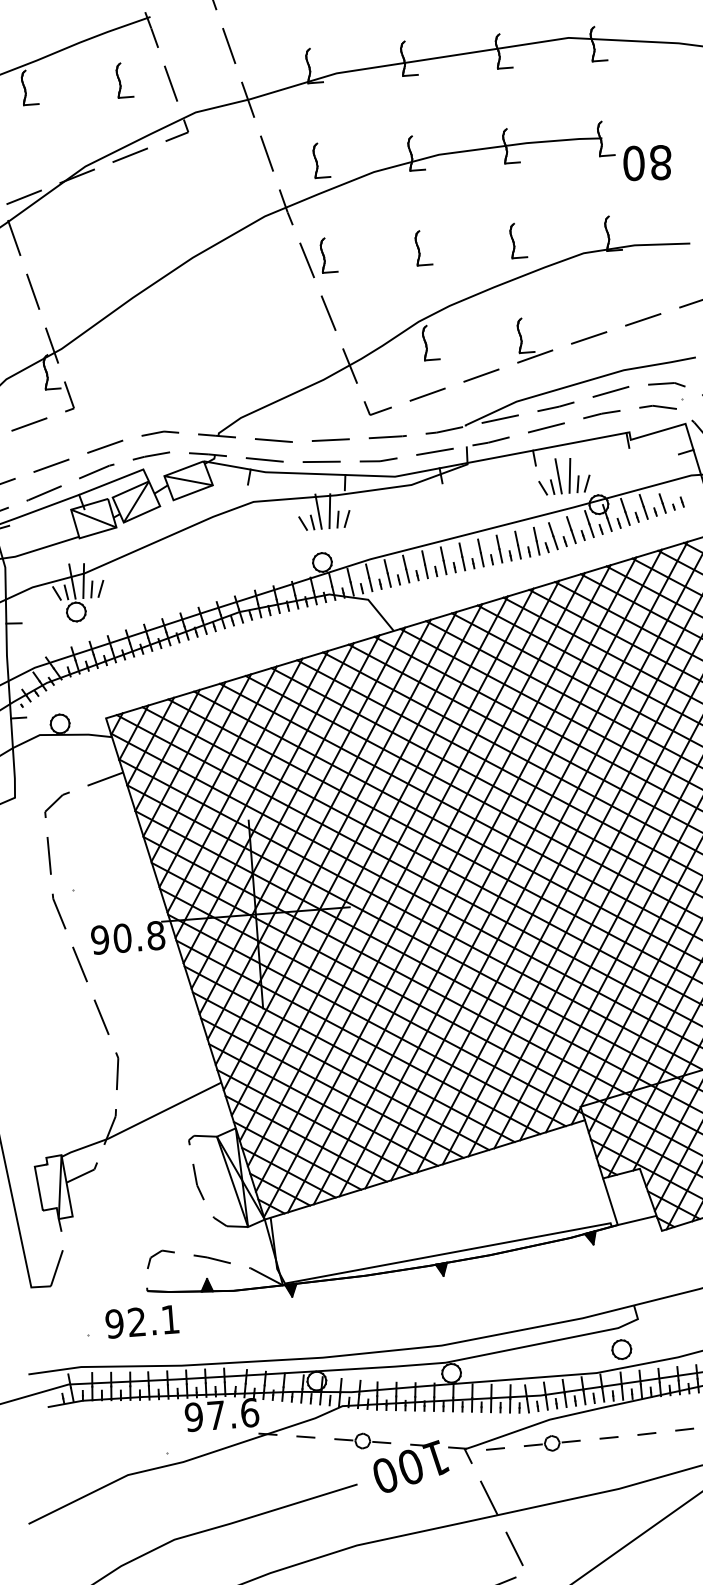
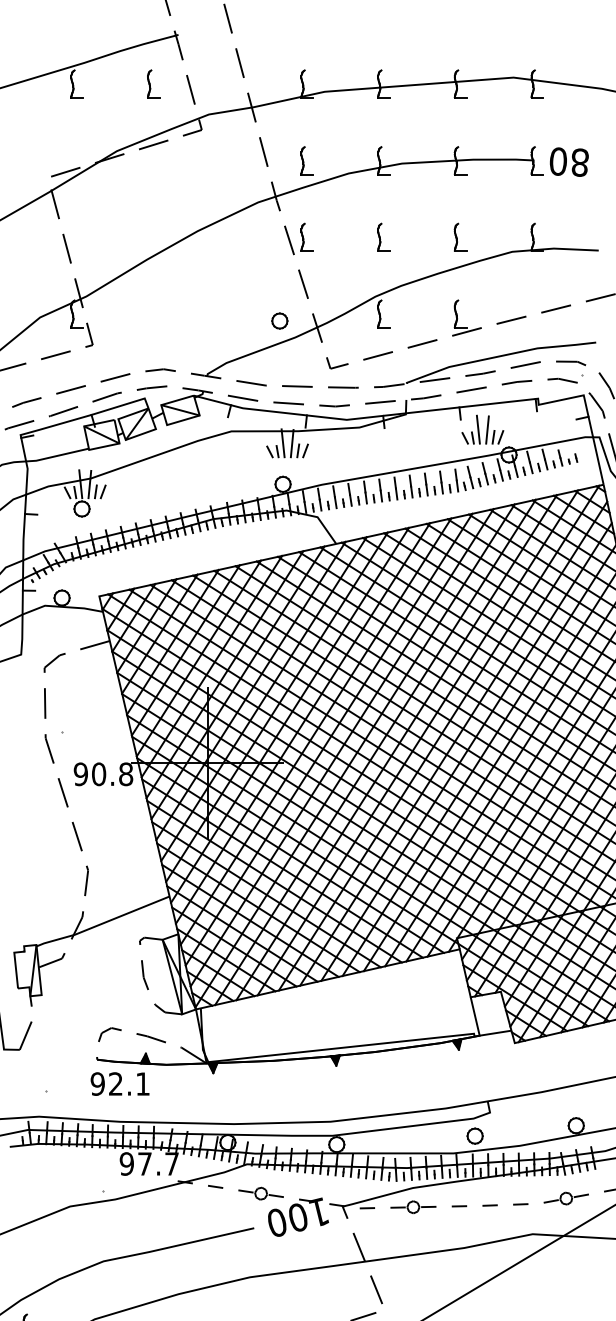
text: (646, 162) -> (568, 161), moved
part: (302, 360) -> (279, 320), added
text: (141, 1321) -> (119, 1083), moved
text: (250, 1412) -> (172, 1163), 97.6 -> 97.7

